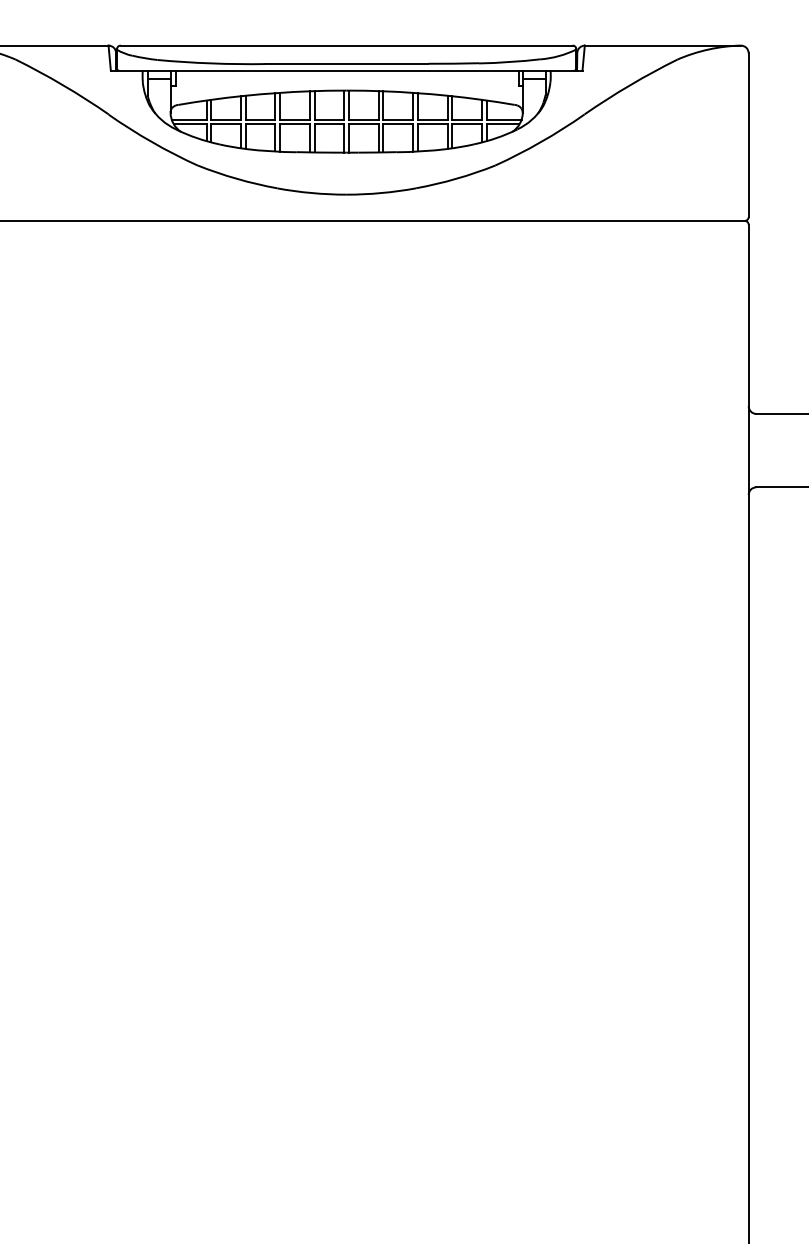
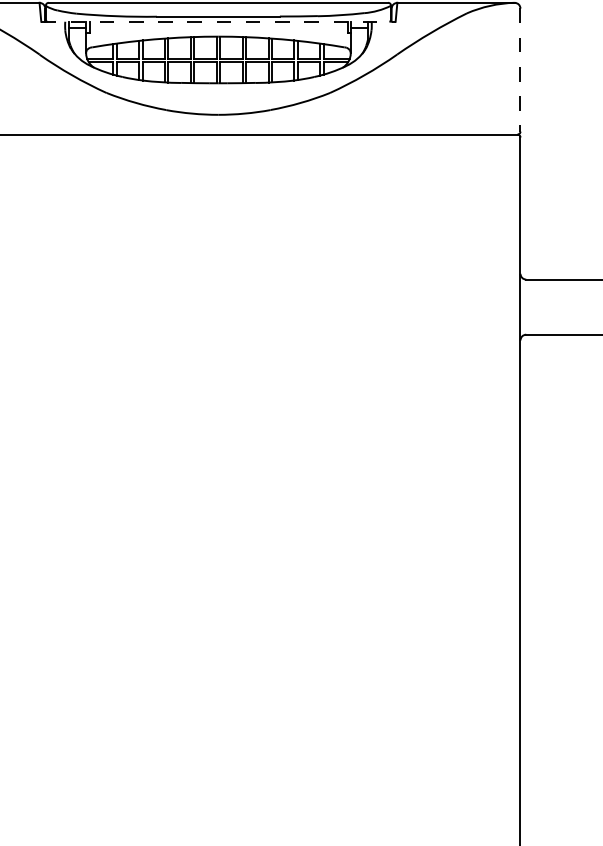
line: (346, 70) -> (218, 21), solid -> dashed
line: (748, 135) -> (520, 70), solid -> dashed

